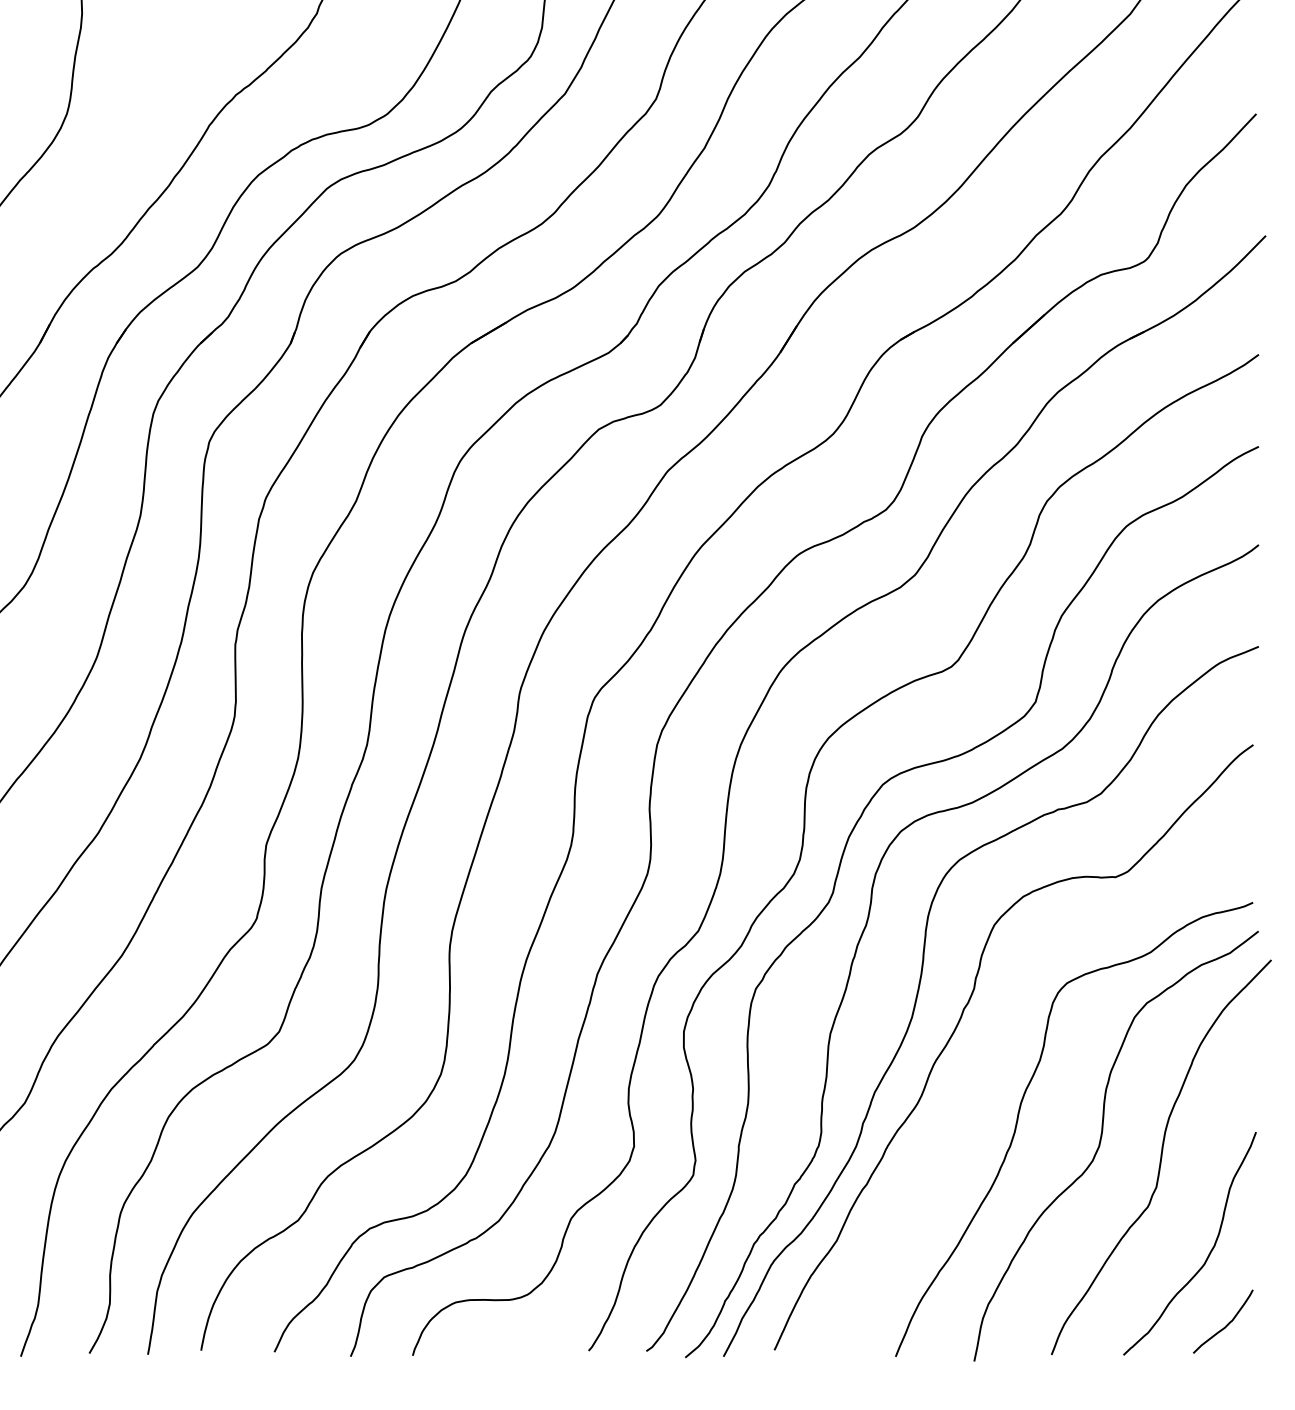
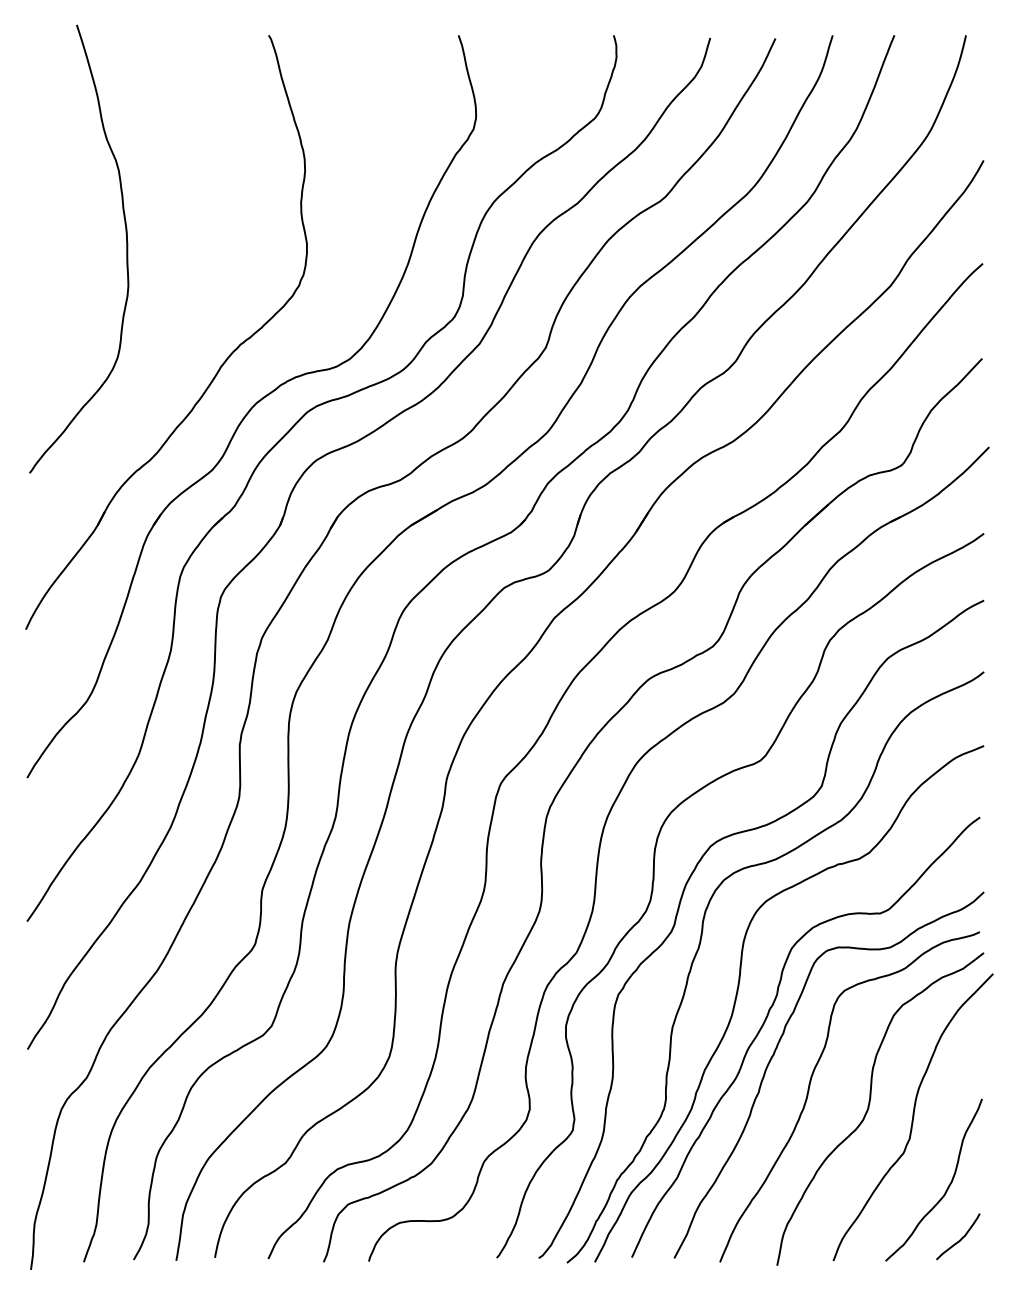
curve: (974, 1062) -> (777, 1048), added

